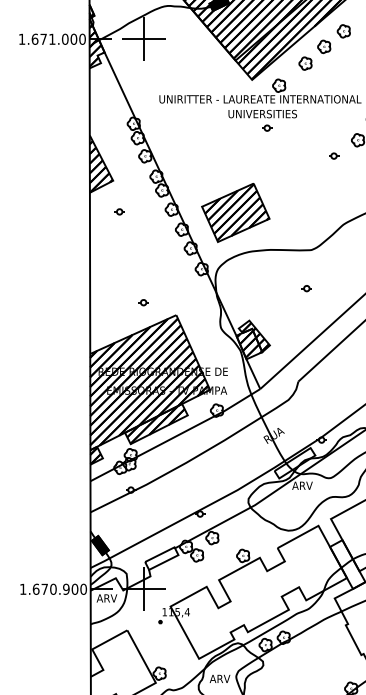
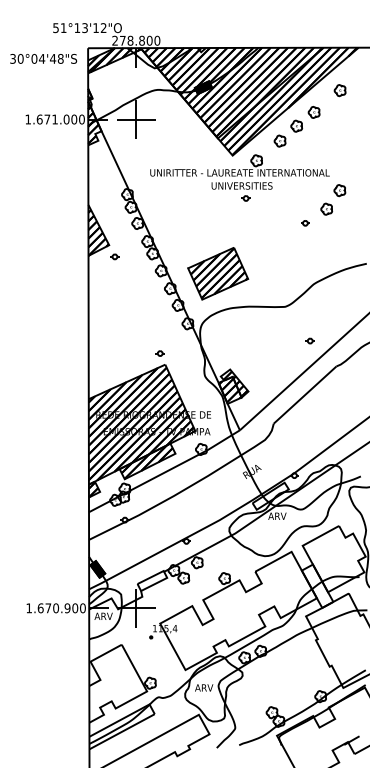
part: (119, 211) -> (114, 256), moved
part: (305, 287) -> (309, 340), moved
part: (142, 302) -> (159, 353), moved

